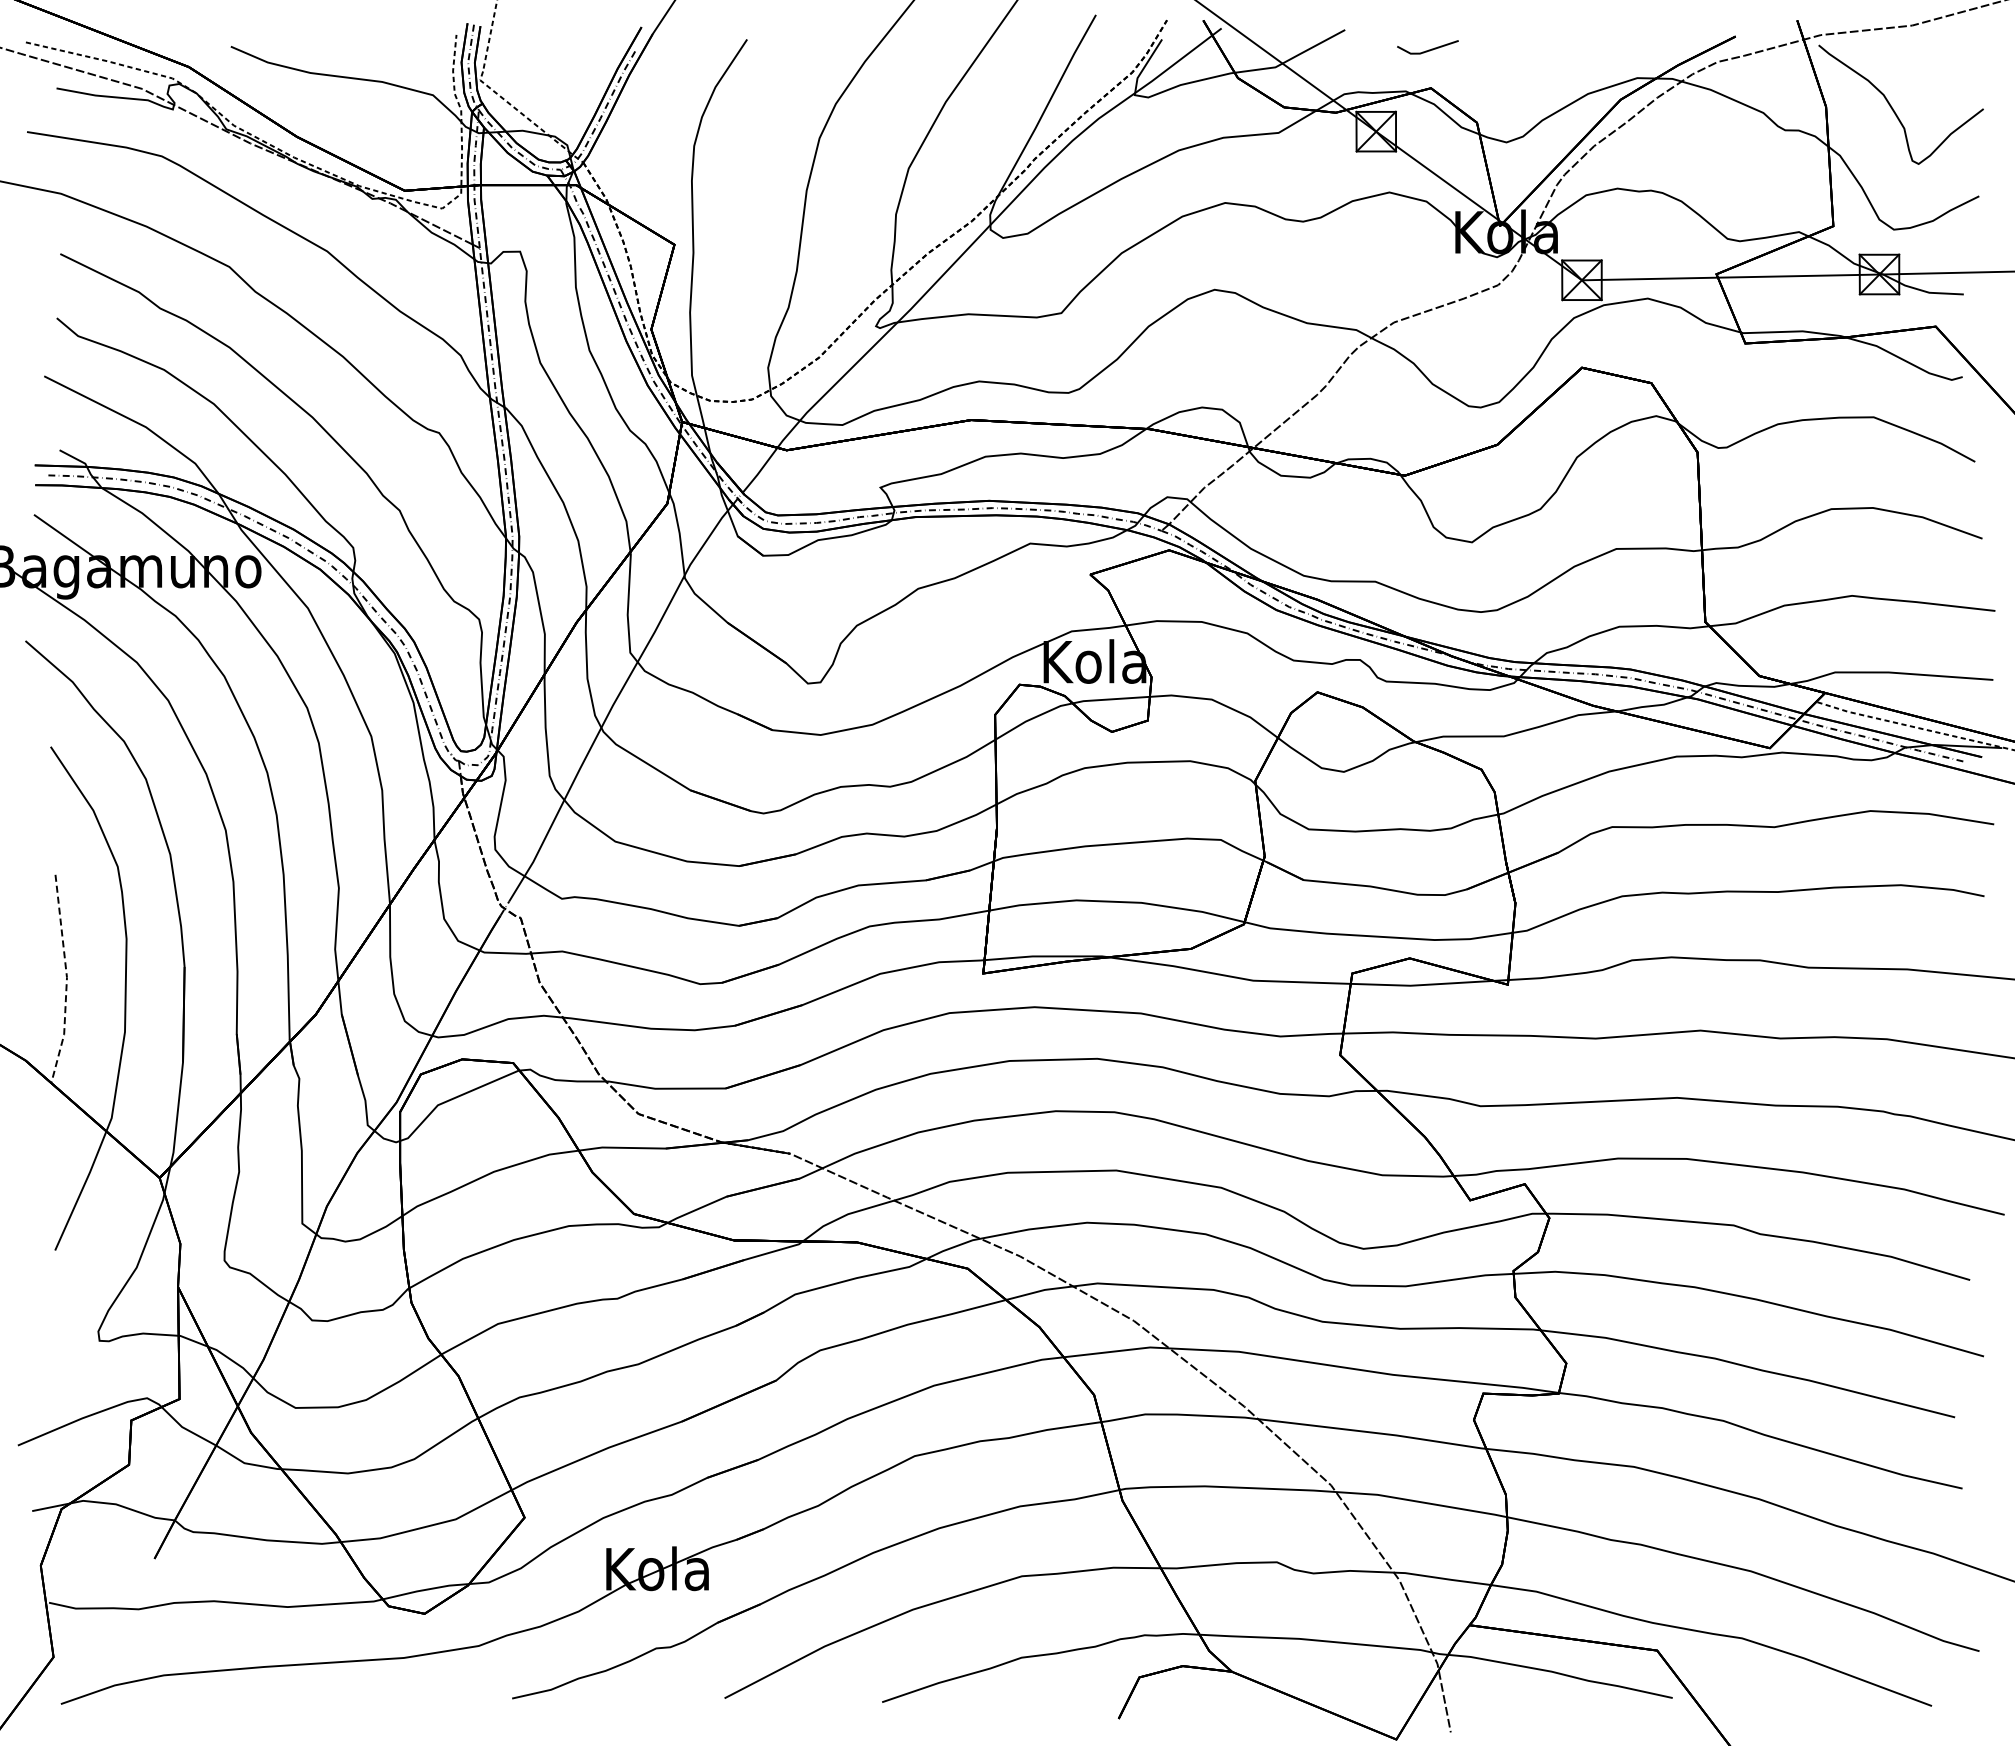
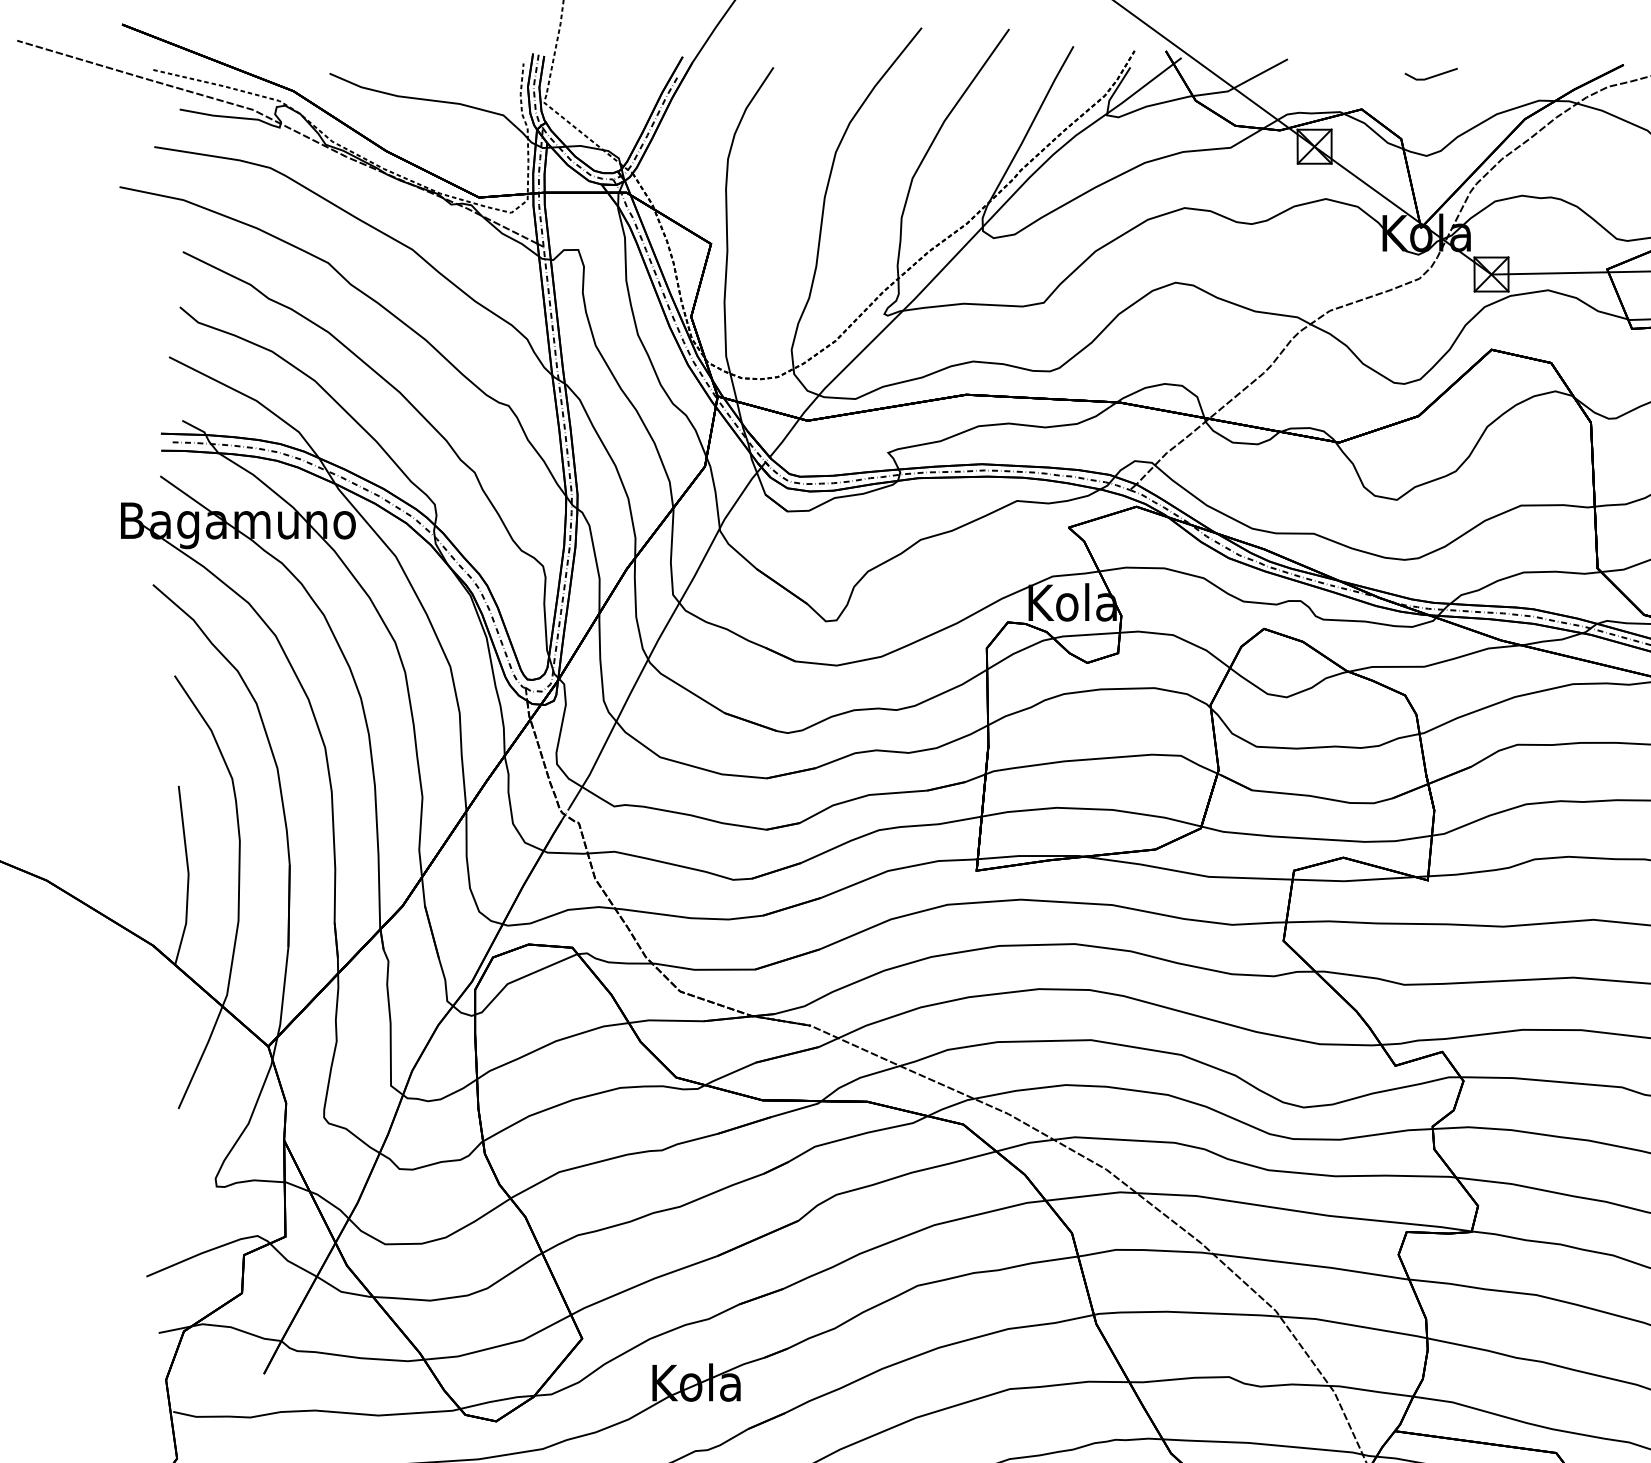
line: (1428, 49) -> (1431, 76), moved
line: (66, 979) -> (188, 875), dashed -> solid

